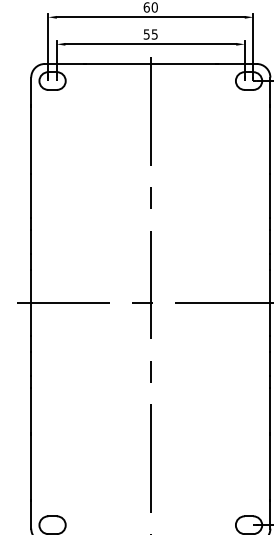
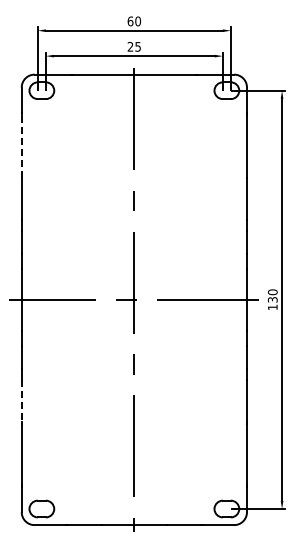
text: (146, 34) -> (130, 46), 55 -> 25
line: (30, 140) -> (21, 146), solid -> dashed
line: (30, 411) -> (21, 401), solid -> dashed

